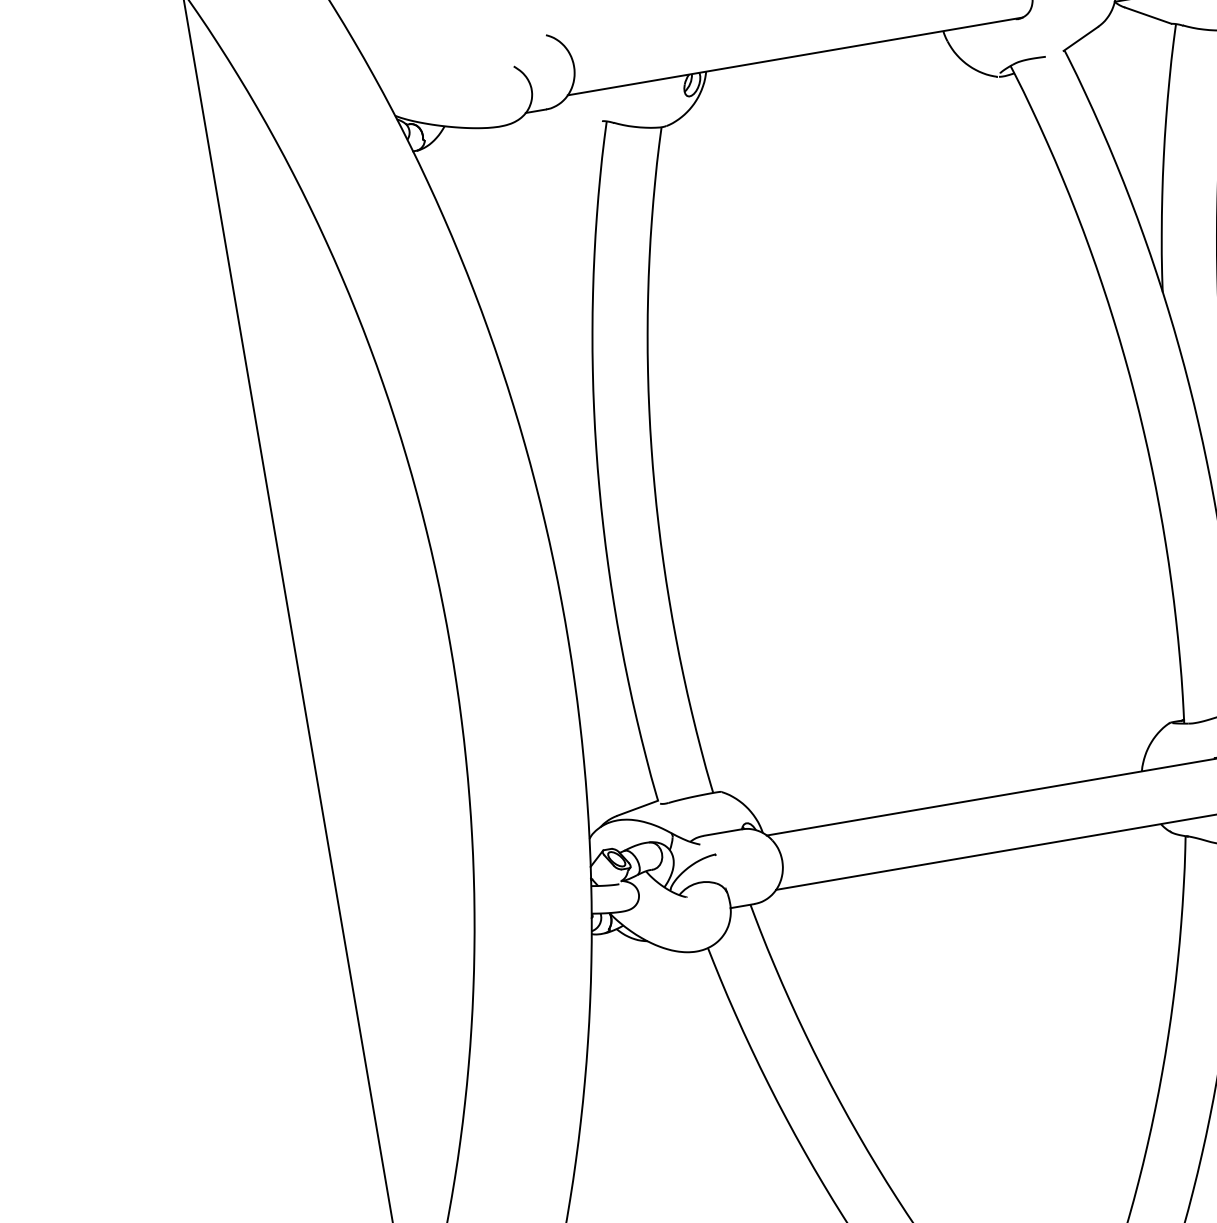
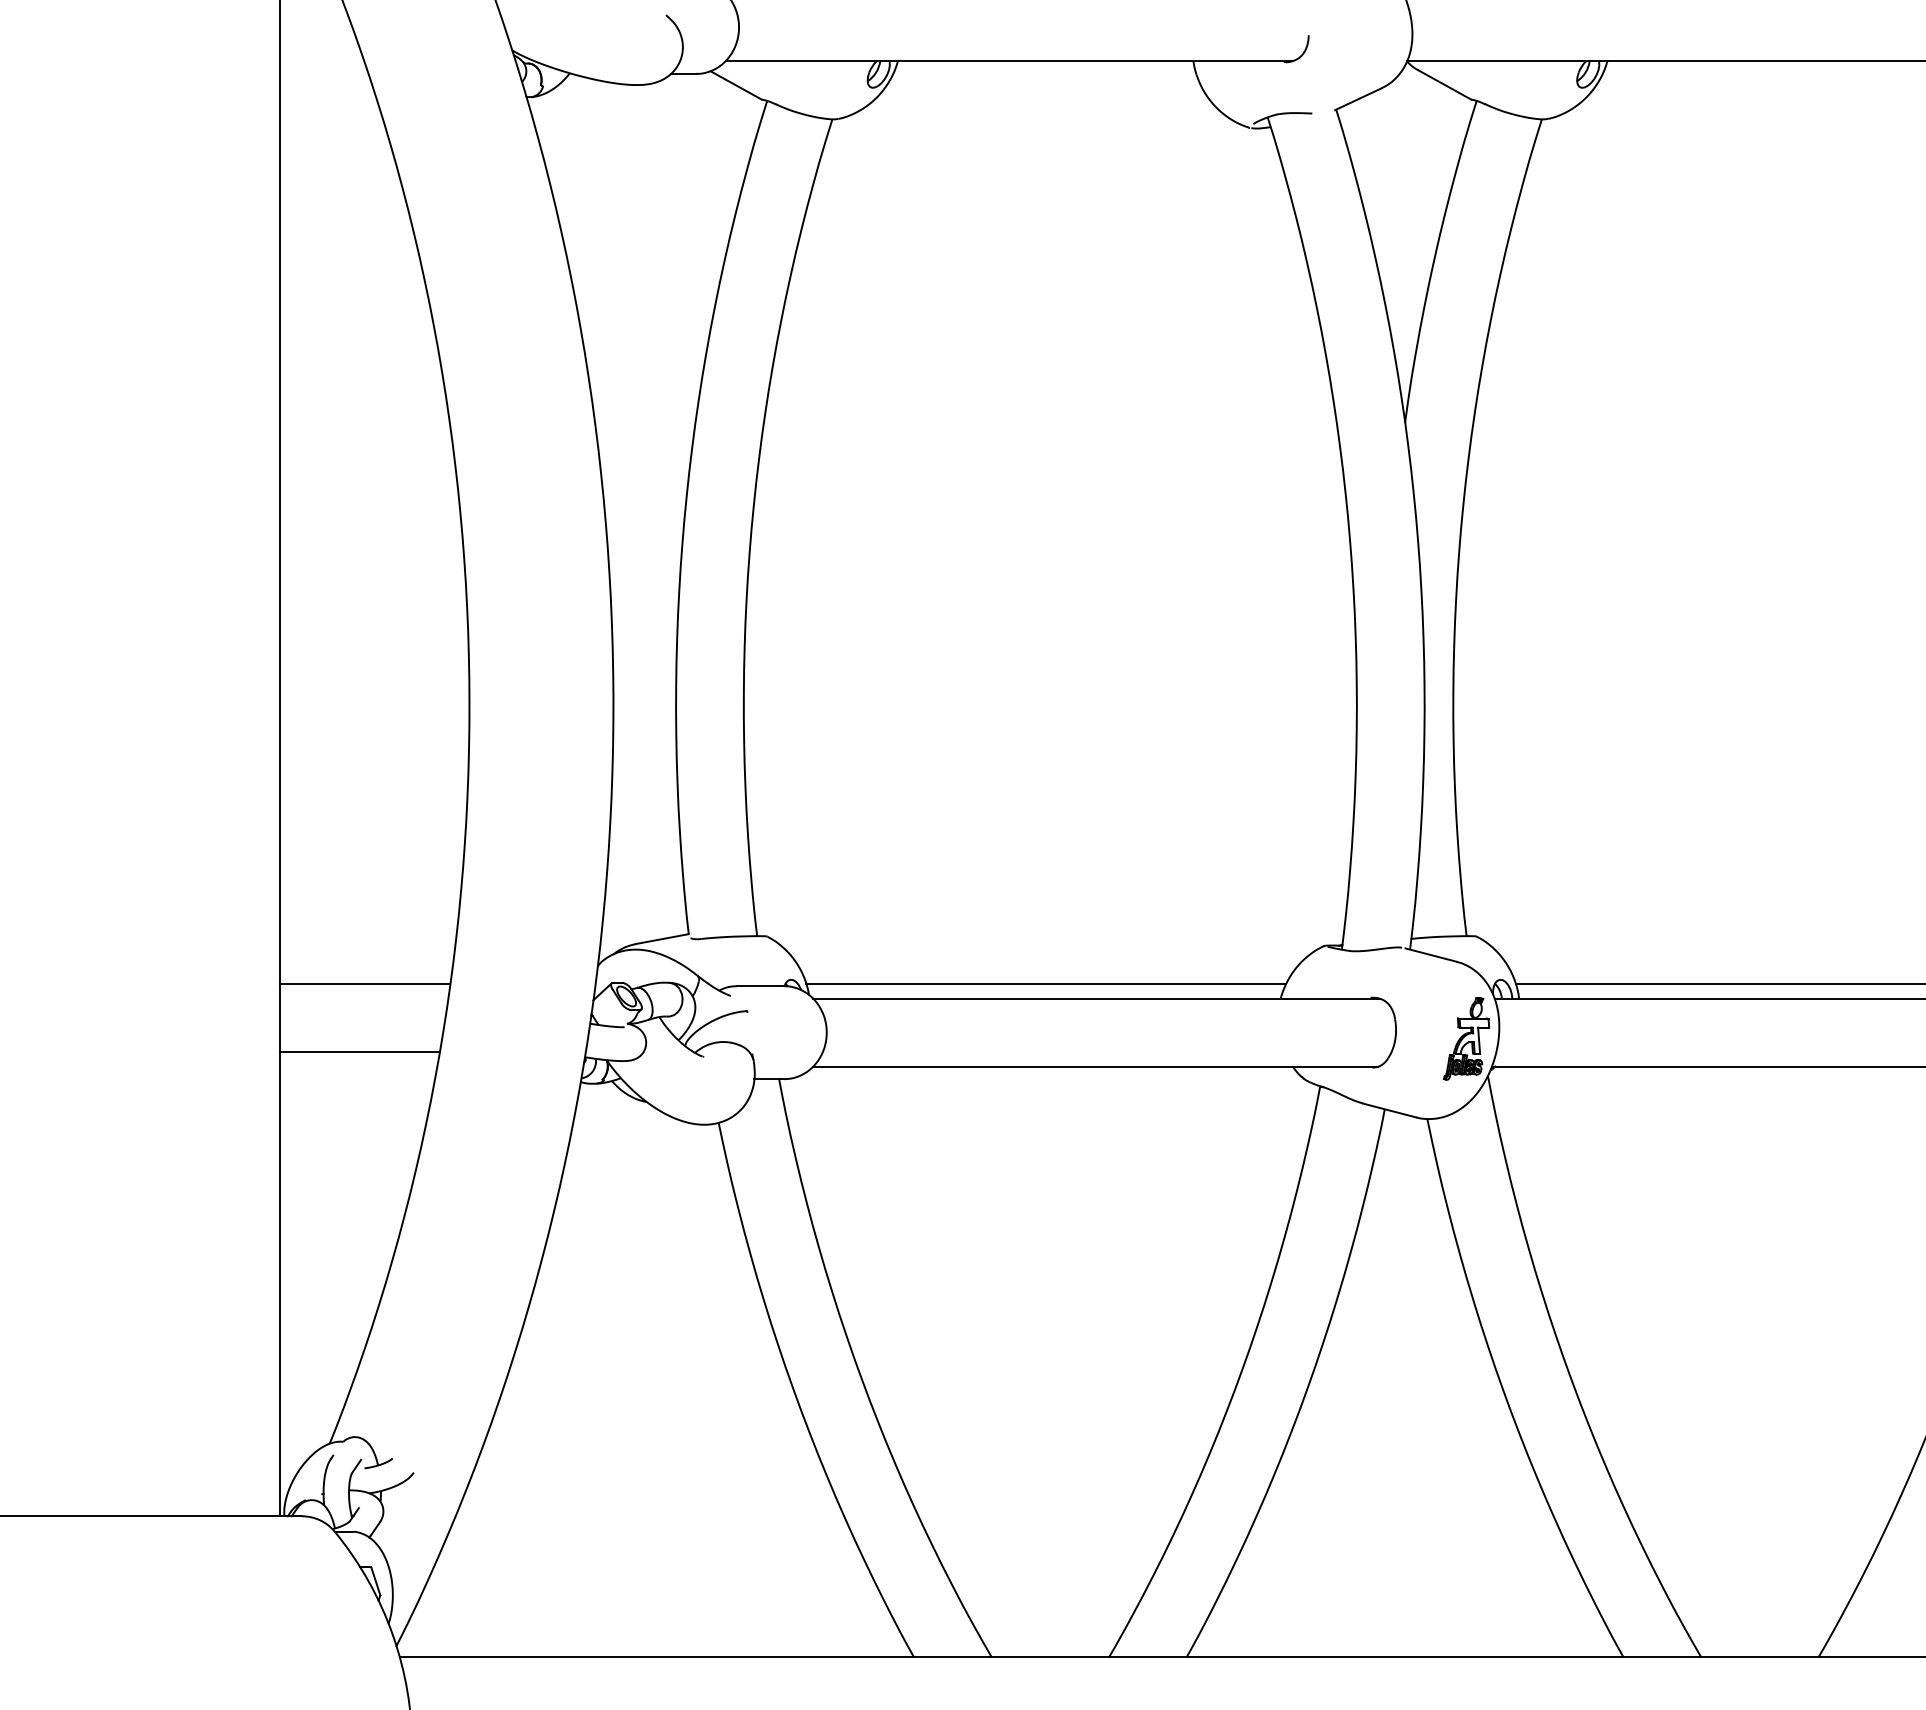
line: (579, 113) -> (735, 85), added
line: (952, 792) -> (1046, 984), added
line: (405, 885) -> (365, 984), added
line: (409, 940) -> (359, 1051), added

